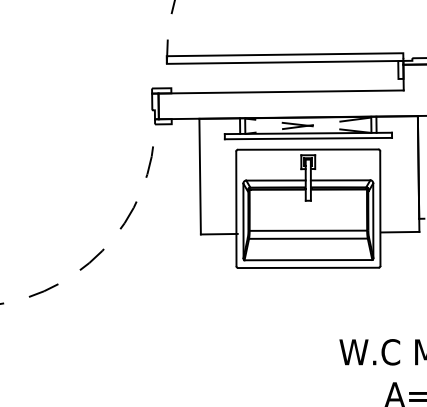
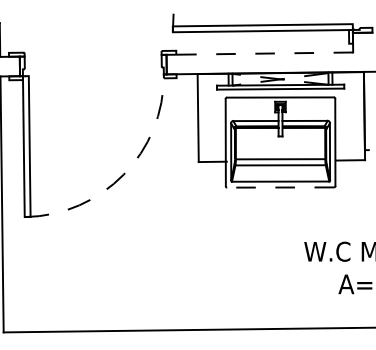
line: (280, 91) -> (259, 53), solid -> dashed
line: (308, 267) -> (280, 187), solid -> dashed

